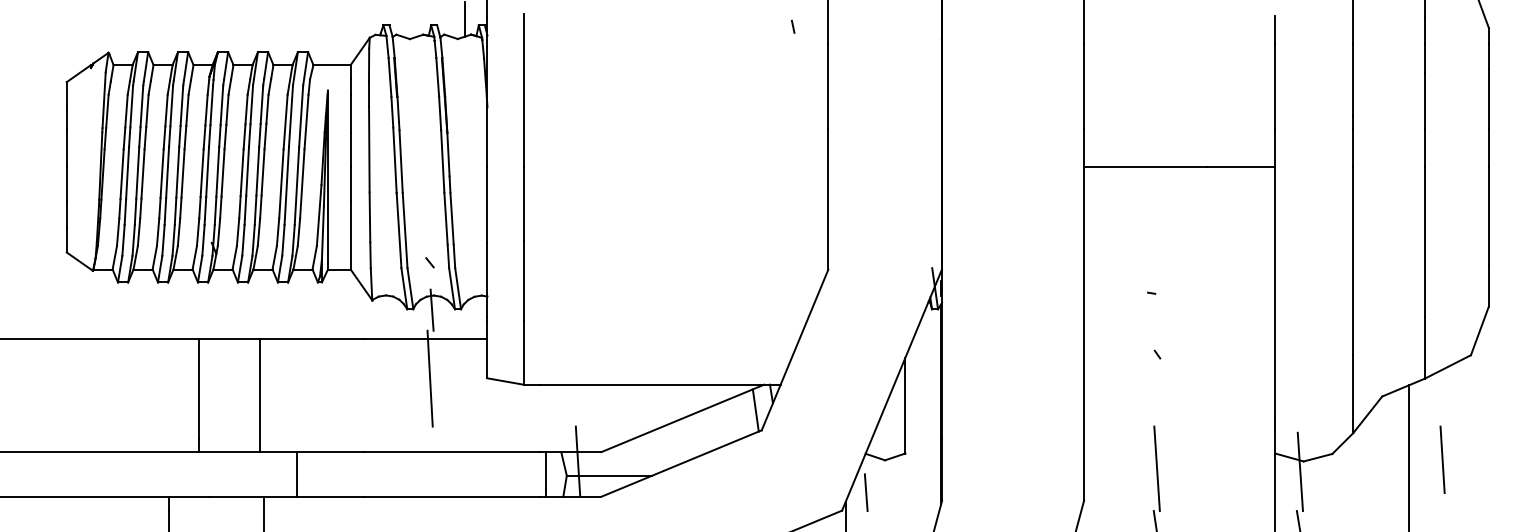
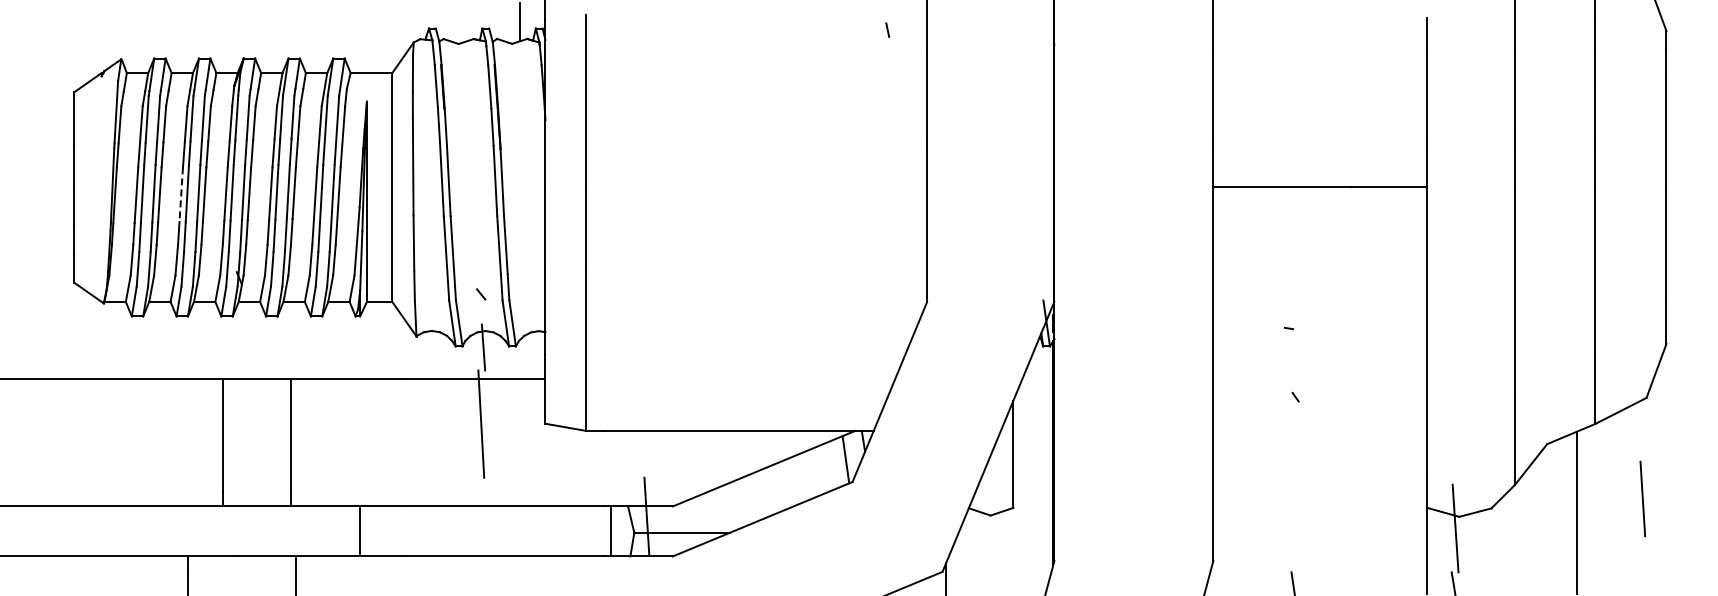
line: (162, 174) -> (181, 195), solid -> dashed
line: (1442, 459) -> (1642, 498), moved
line: (1157, 468) -> (1295, 524), removed
line: (297, 474) -> (360, 531), moved
line: (866, 492) -> (969, 551), removed

